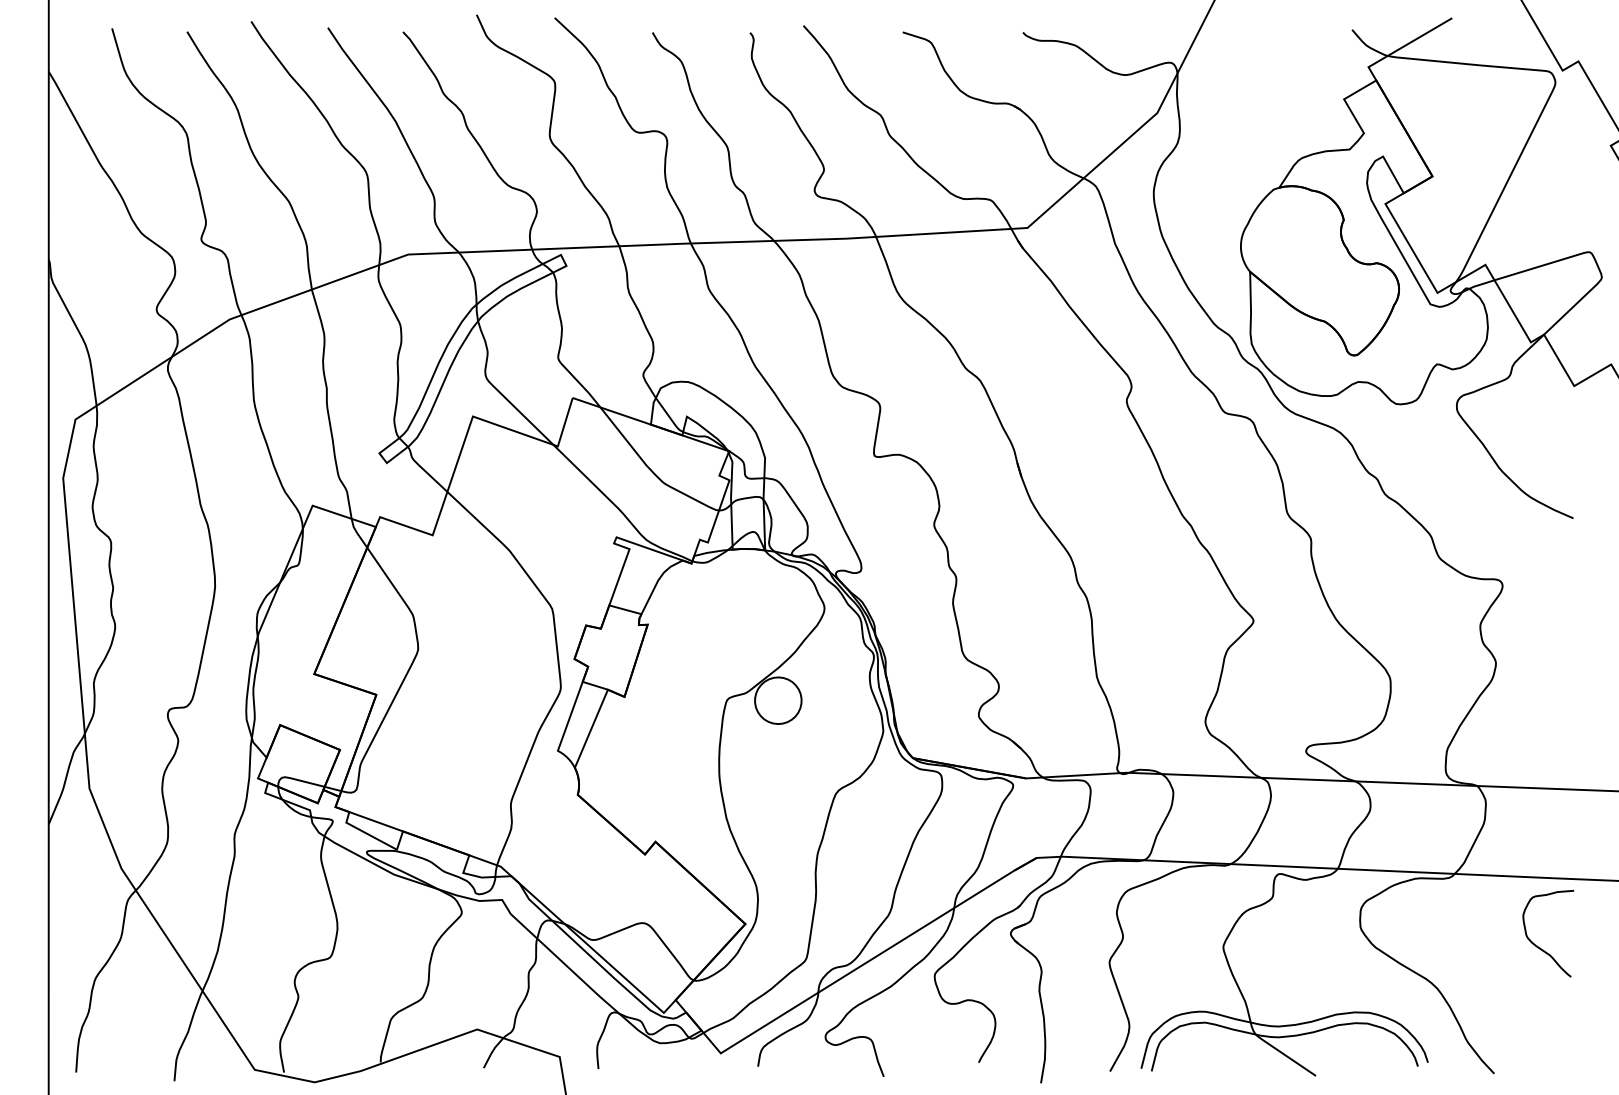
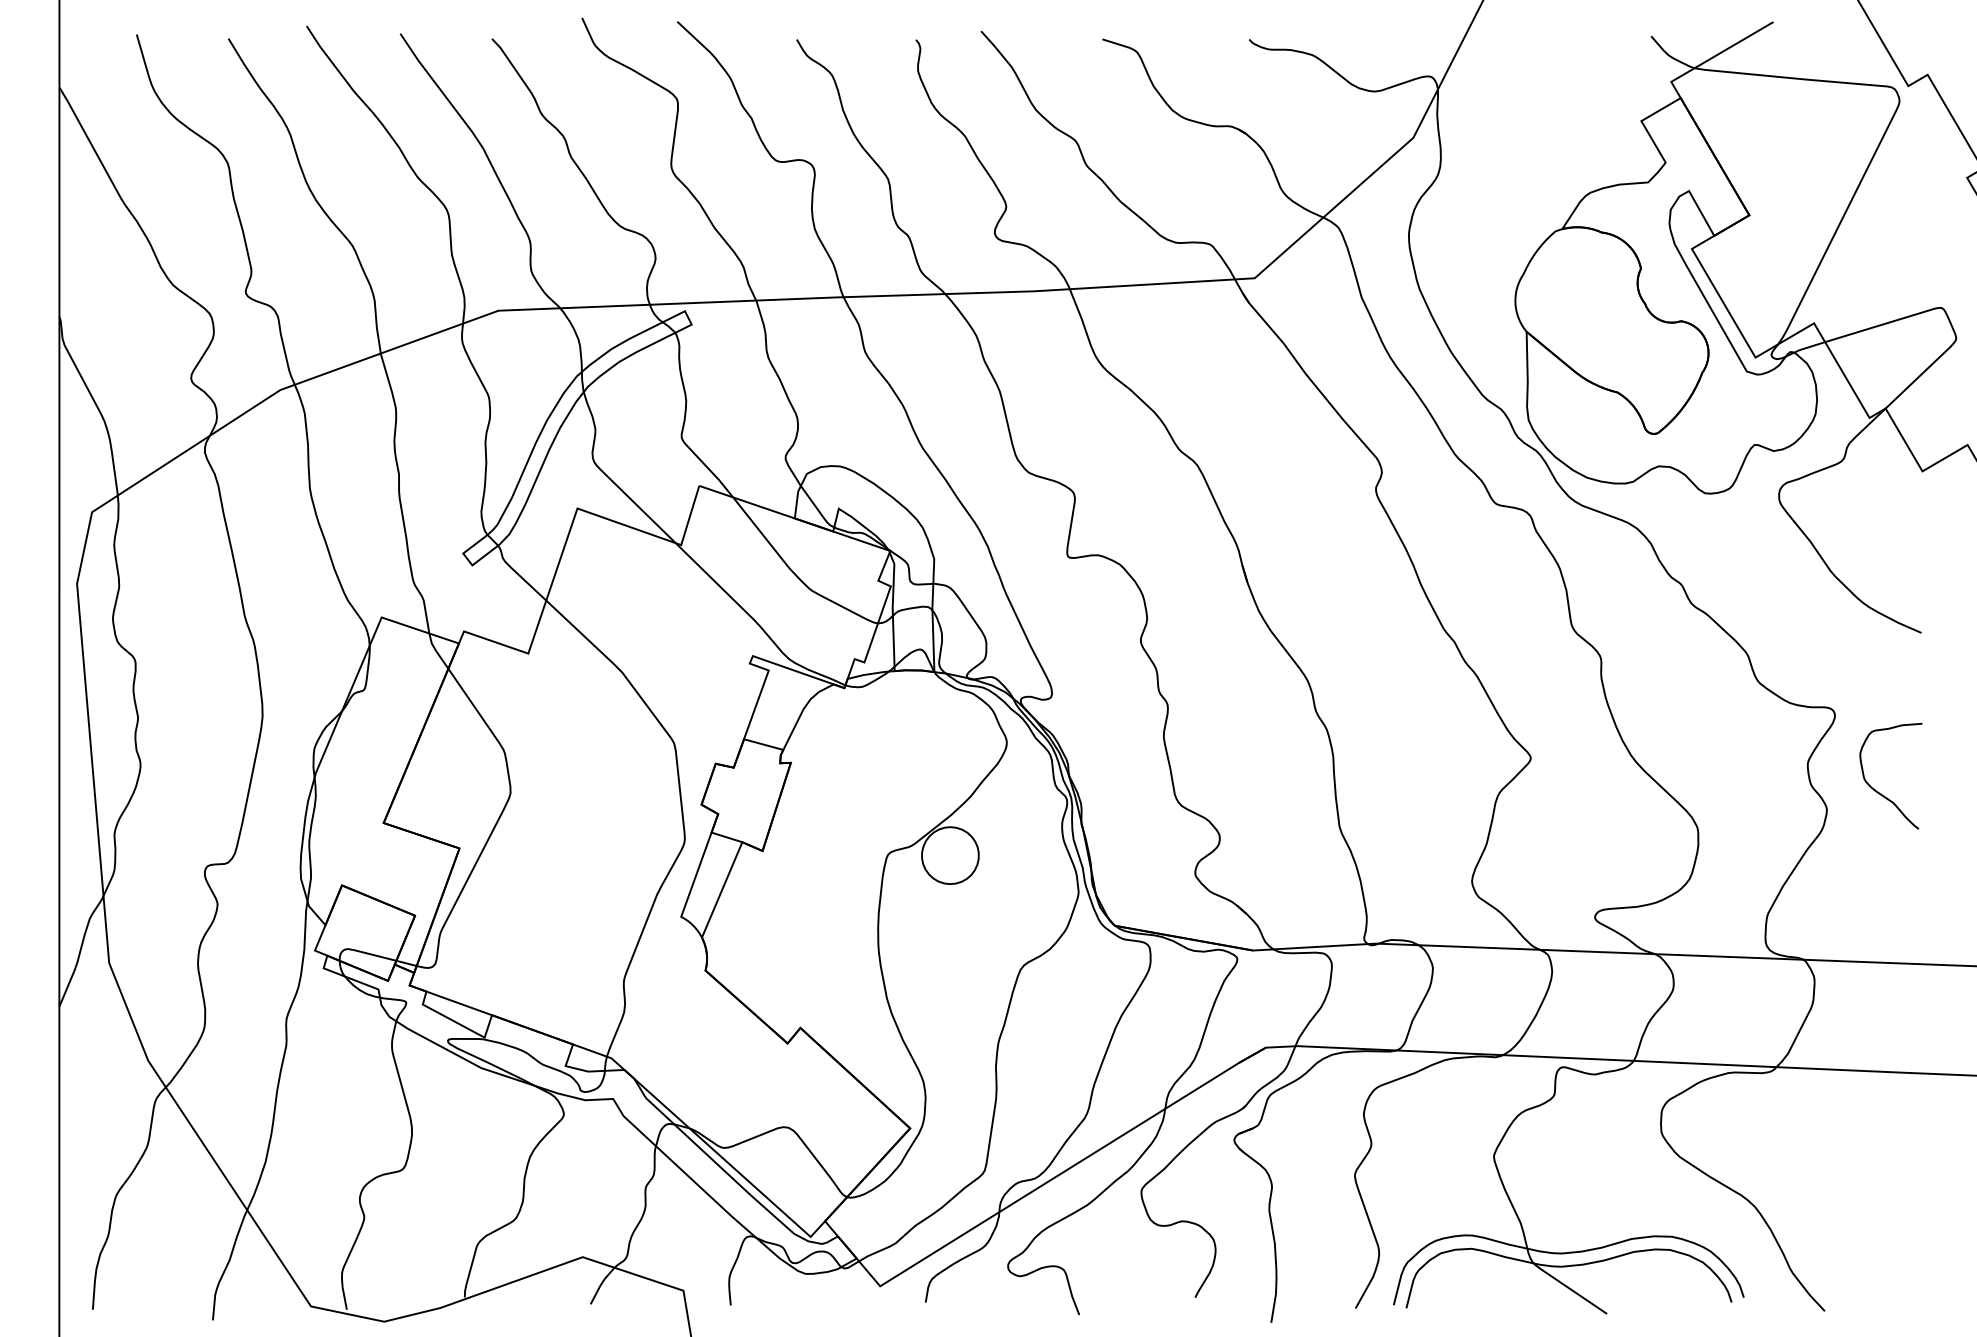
curve: (1538, 946) -> (1878, 791), moved

